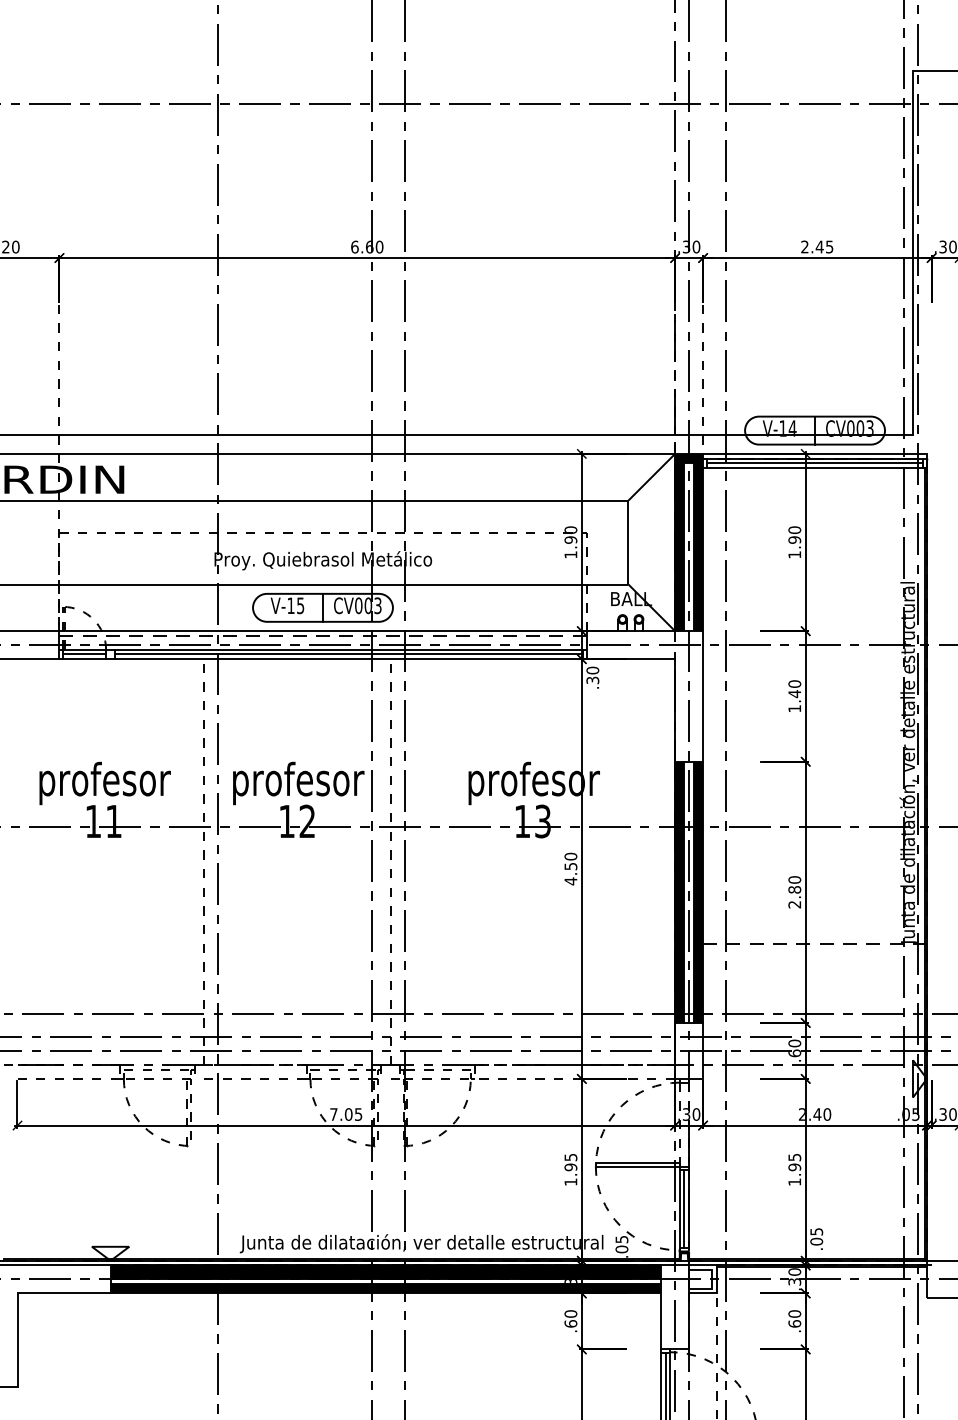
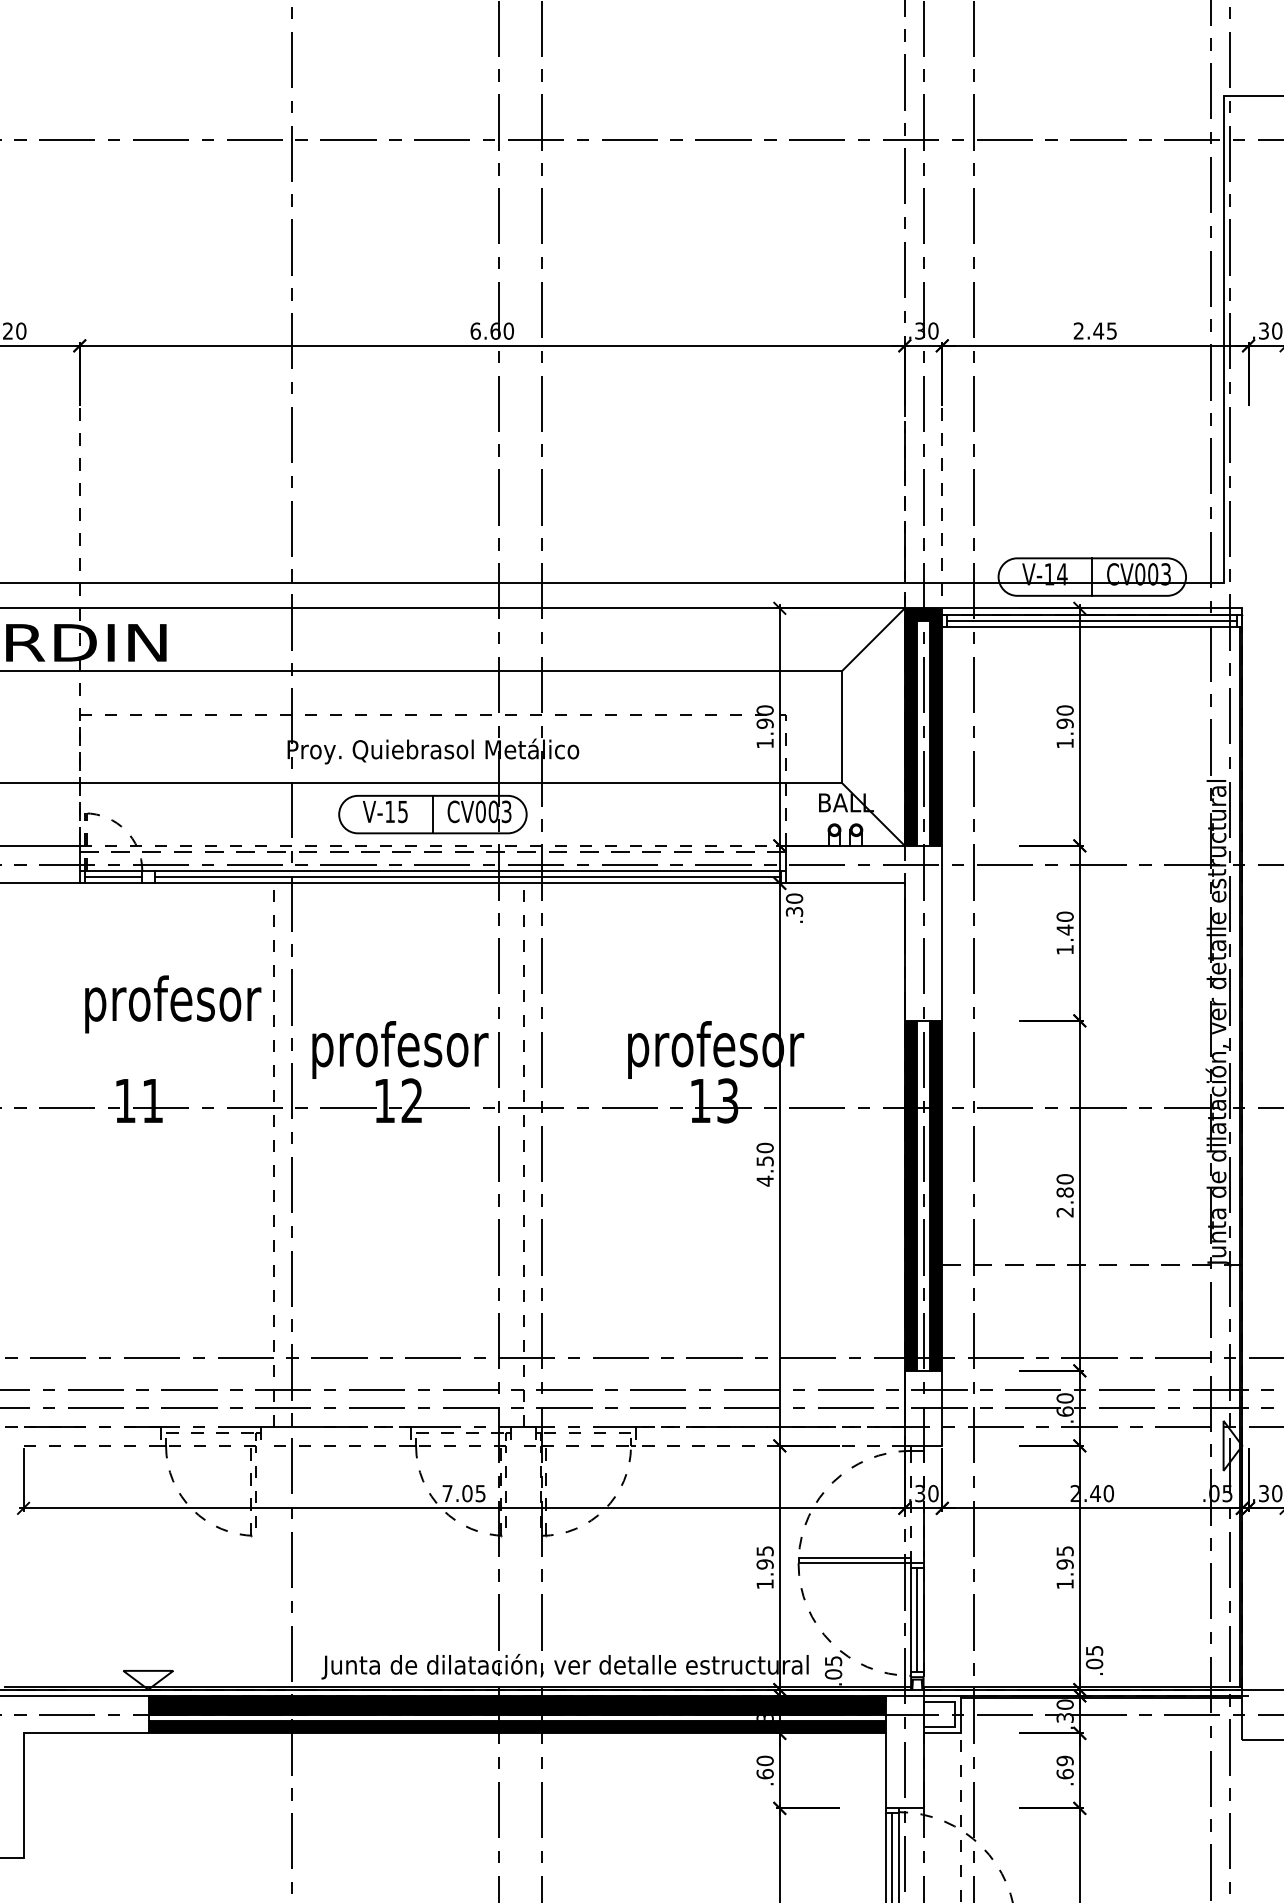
line: (322, 631) -> (432, 846), solid -> dashed
text: (104, 783) -> (172, 1004), moved
text: (794, 1313) -> (1064, 1760), .60 -> .69

